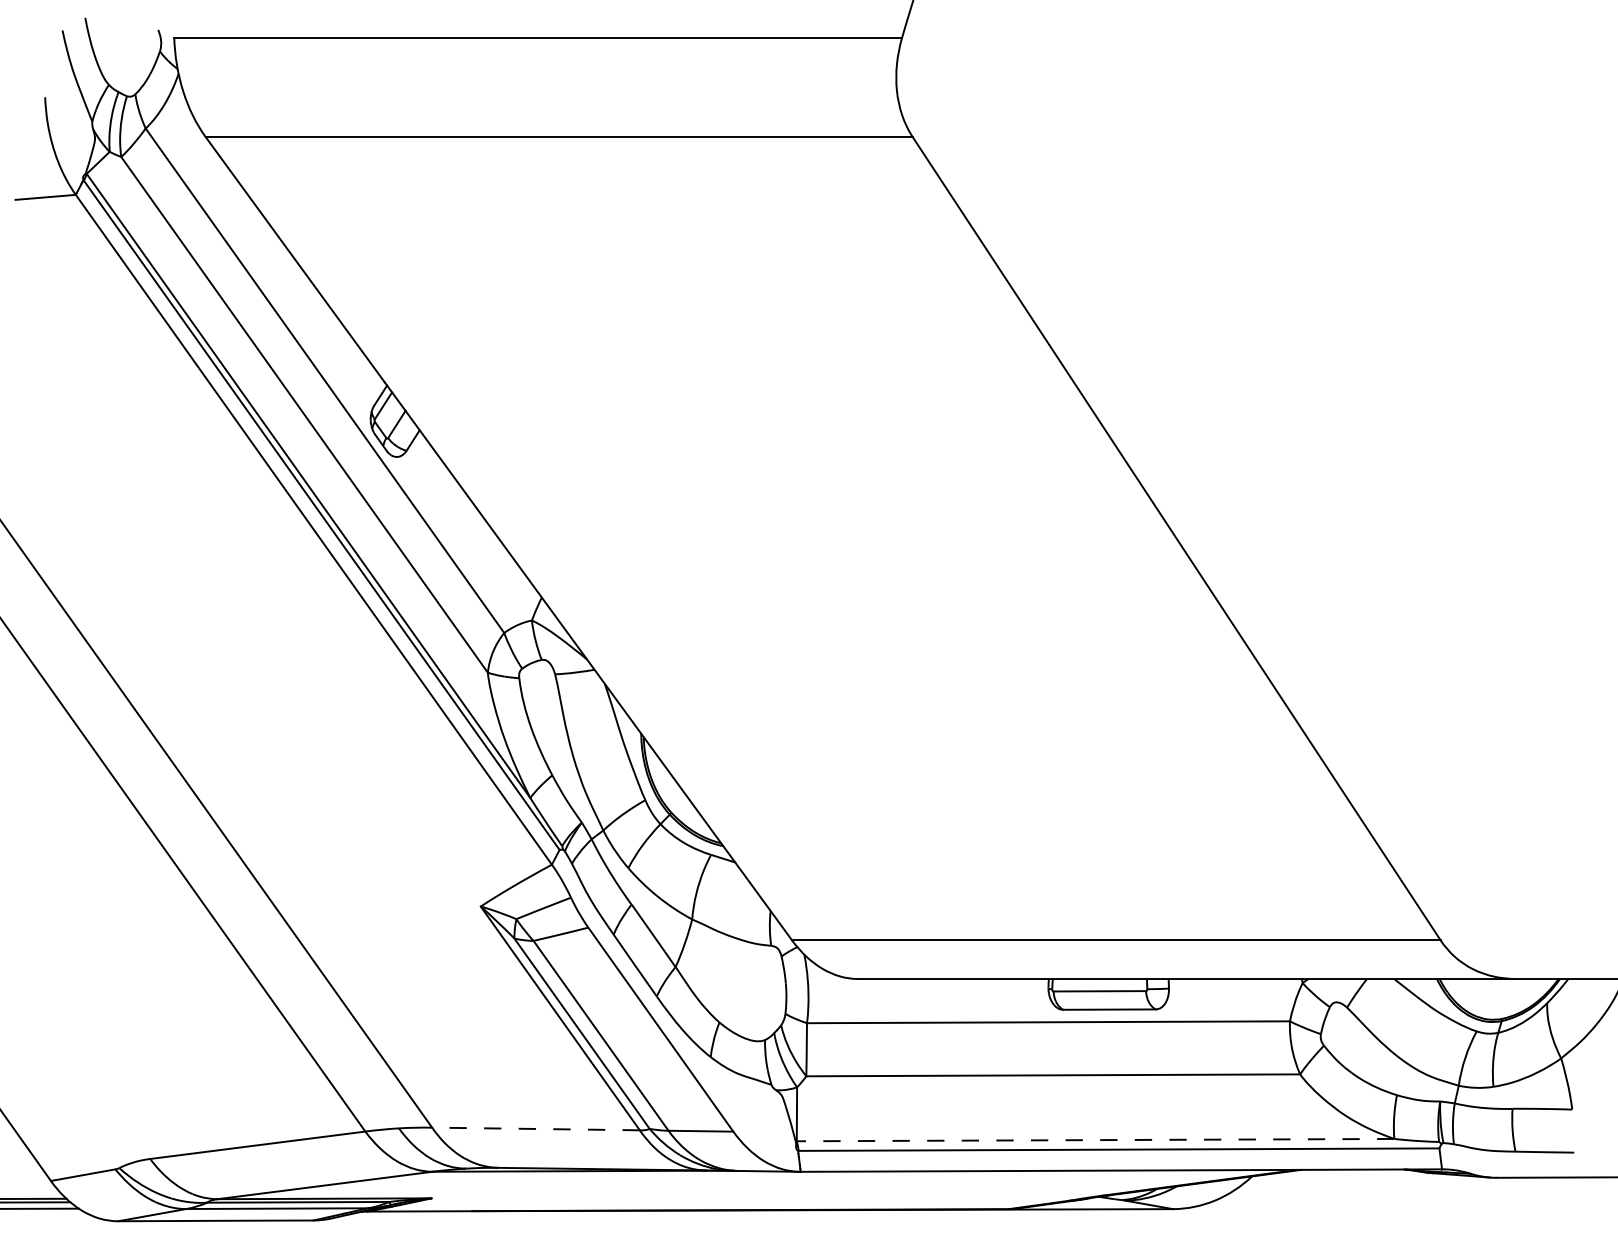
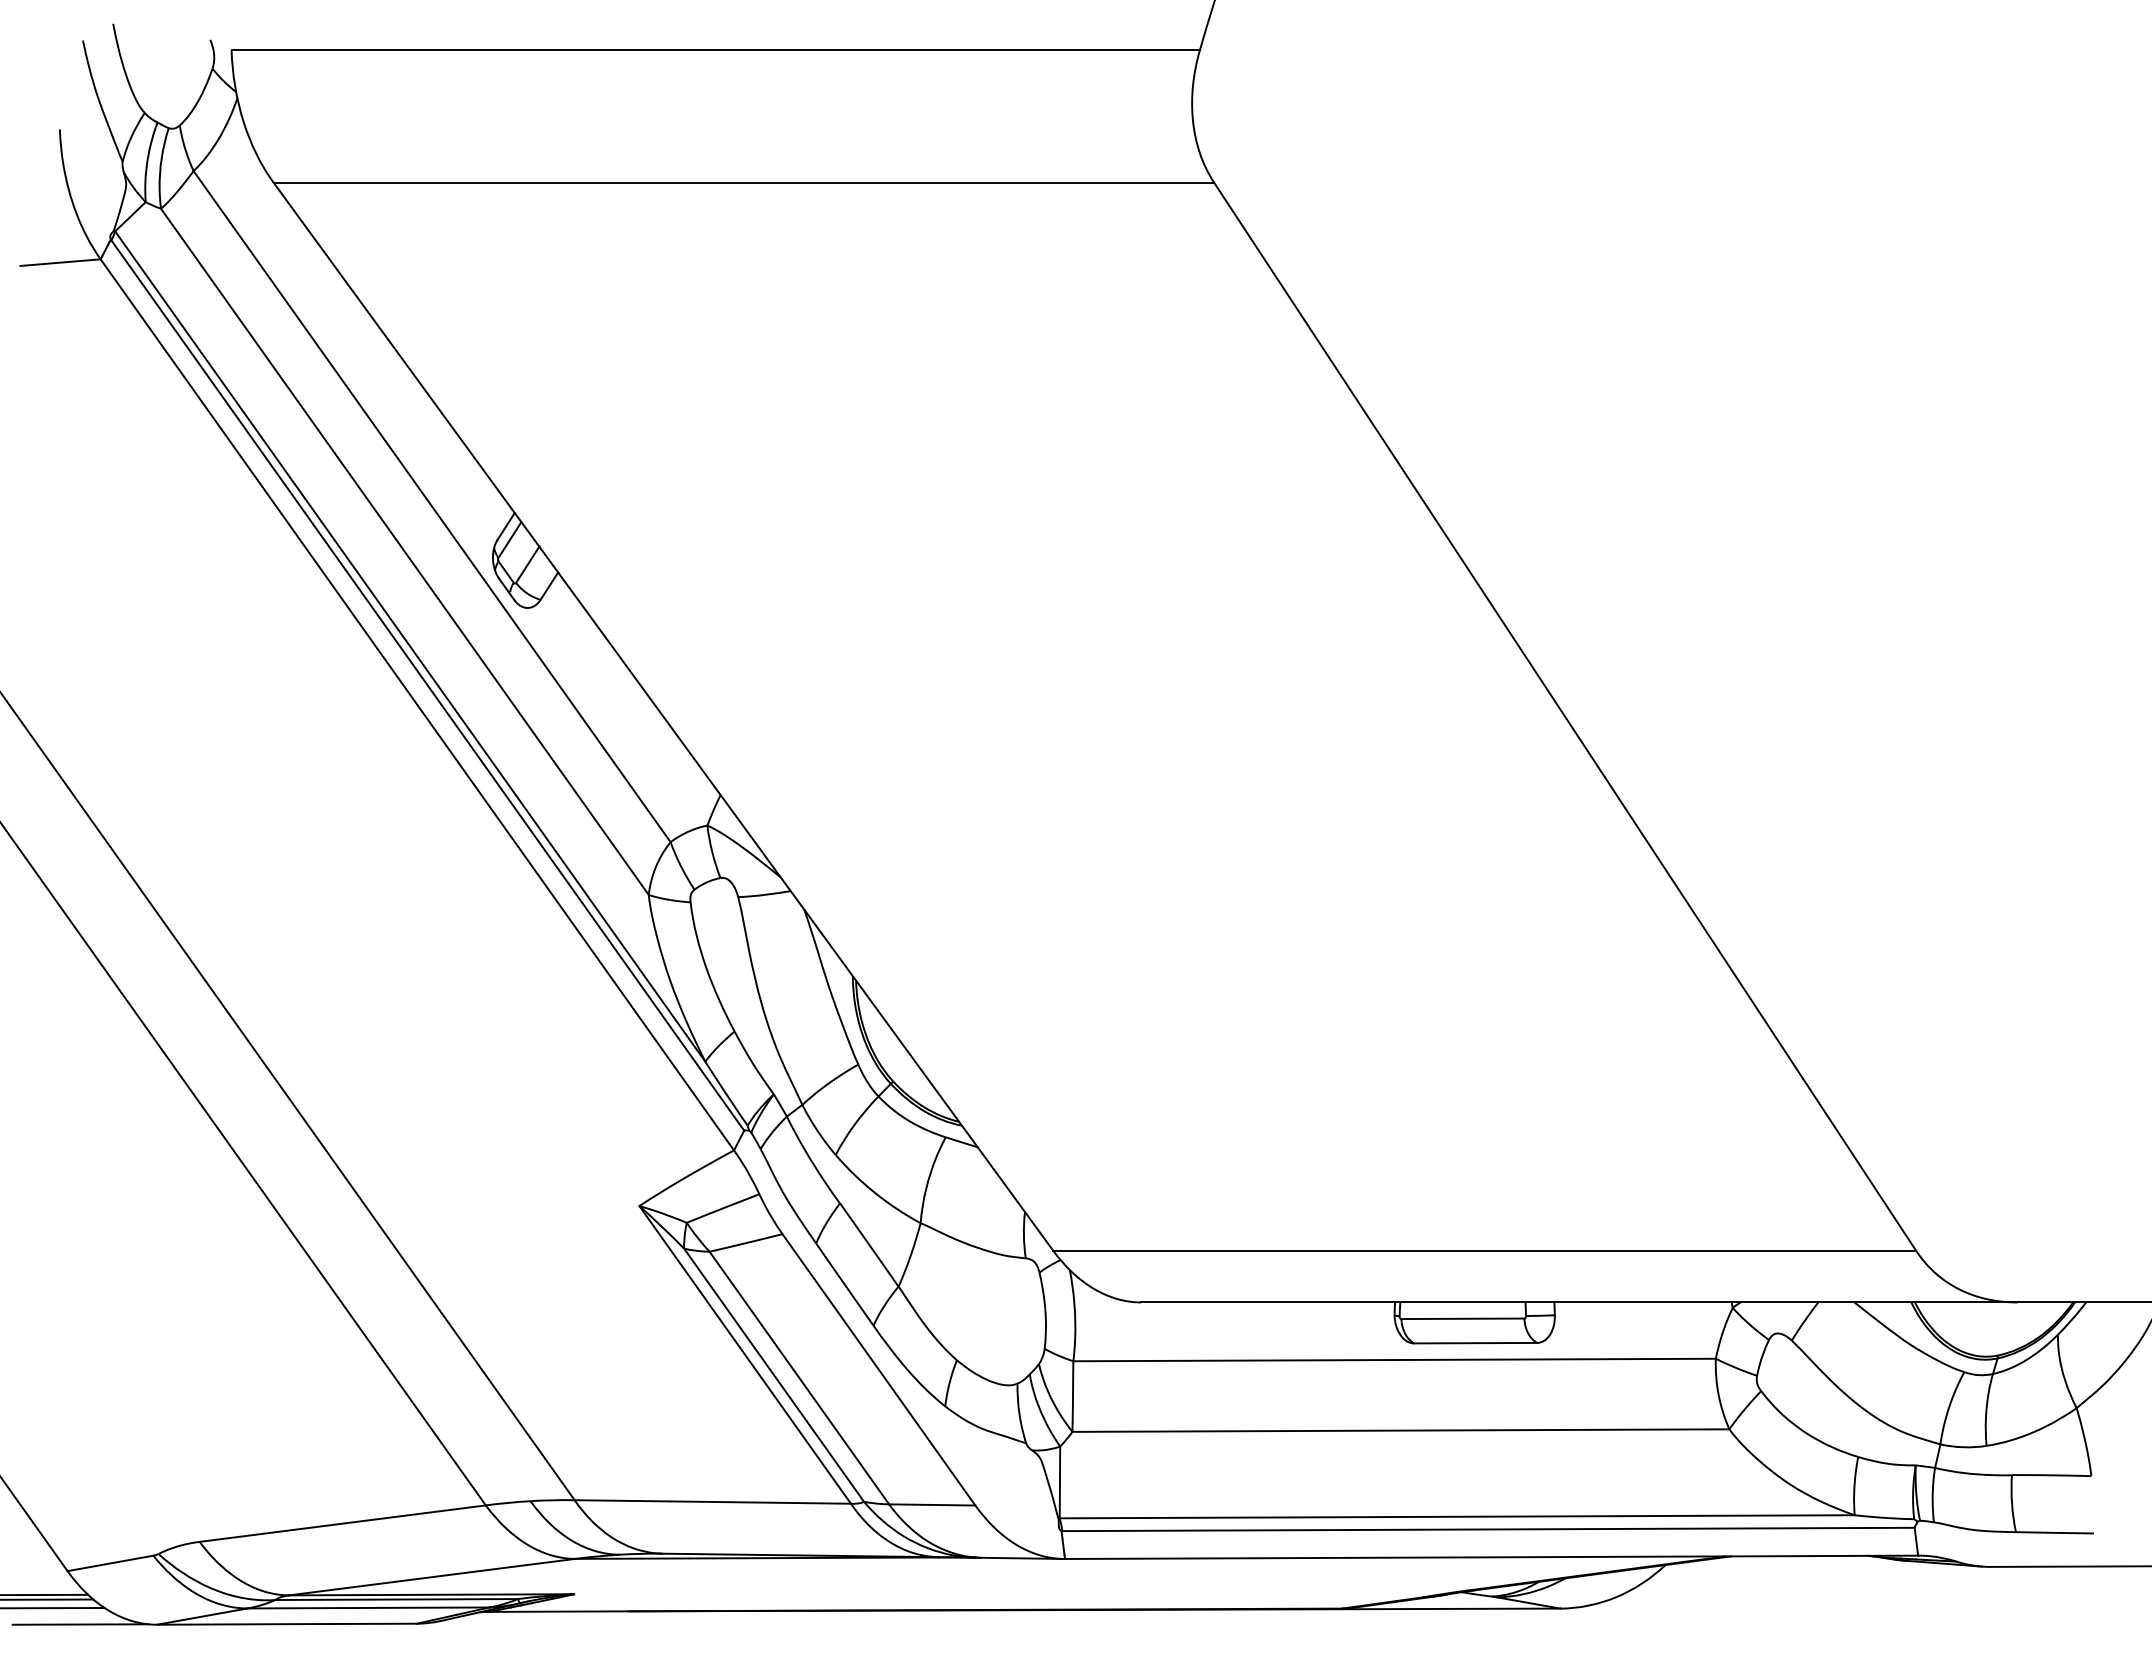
line: (535, 1128) -> (712, 1501), dashed -> solid
line: (1095, 1139) -> (1456, 1516), dashed -> solid
line: (60, 1221) -> (80, 1624), added

